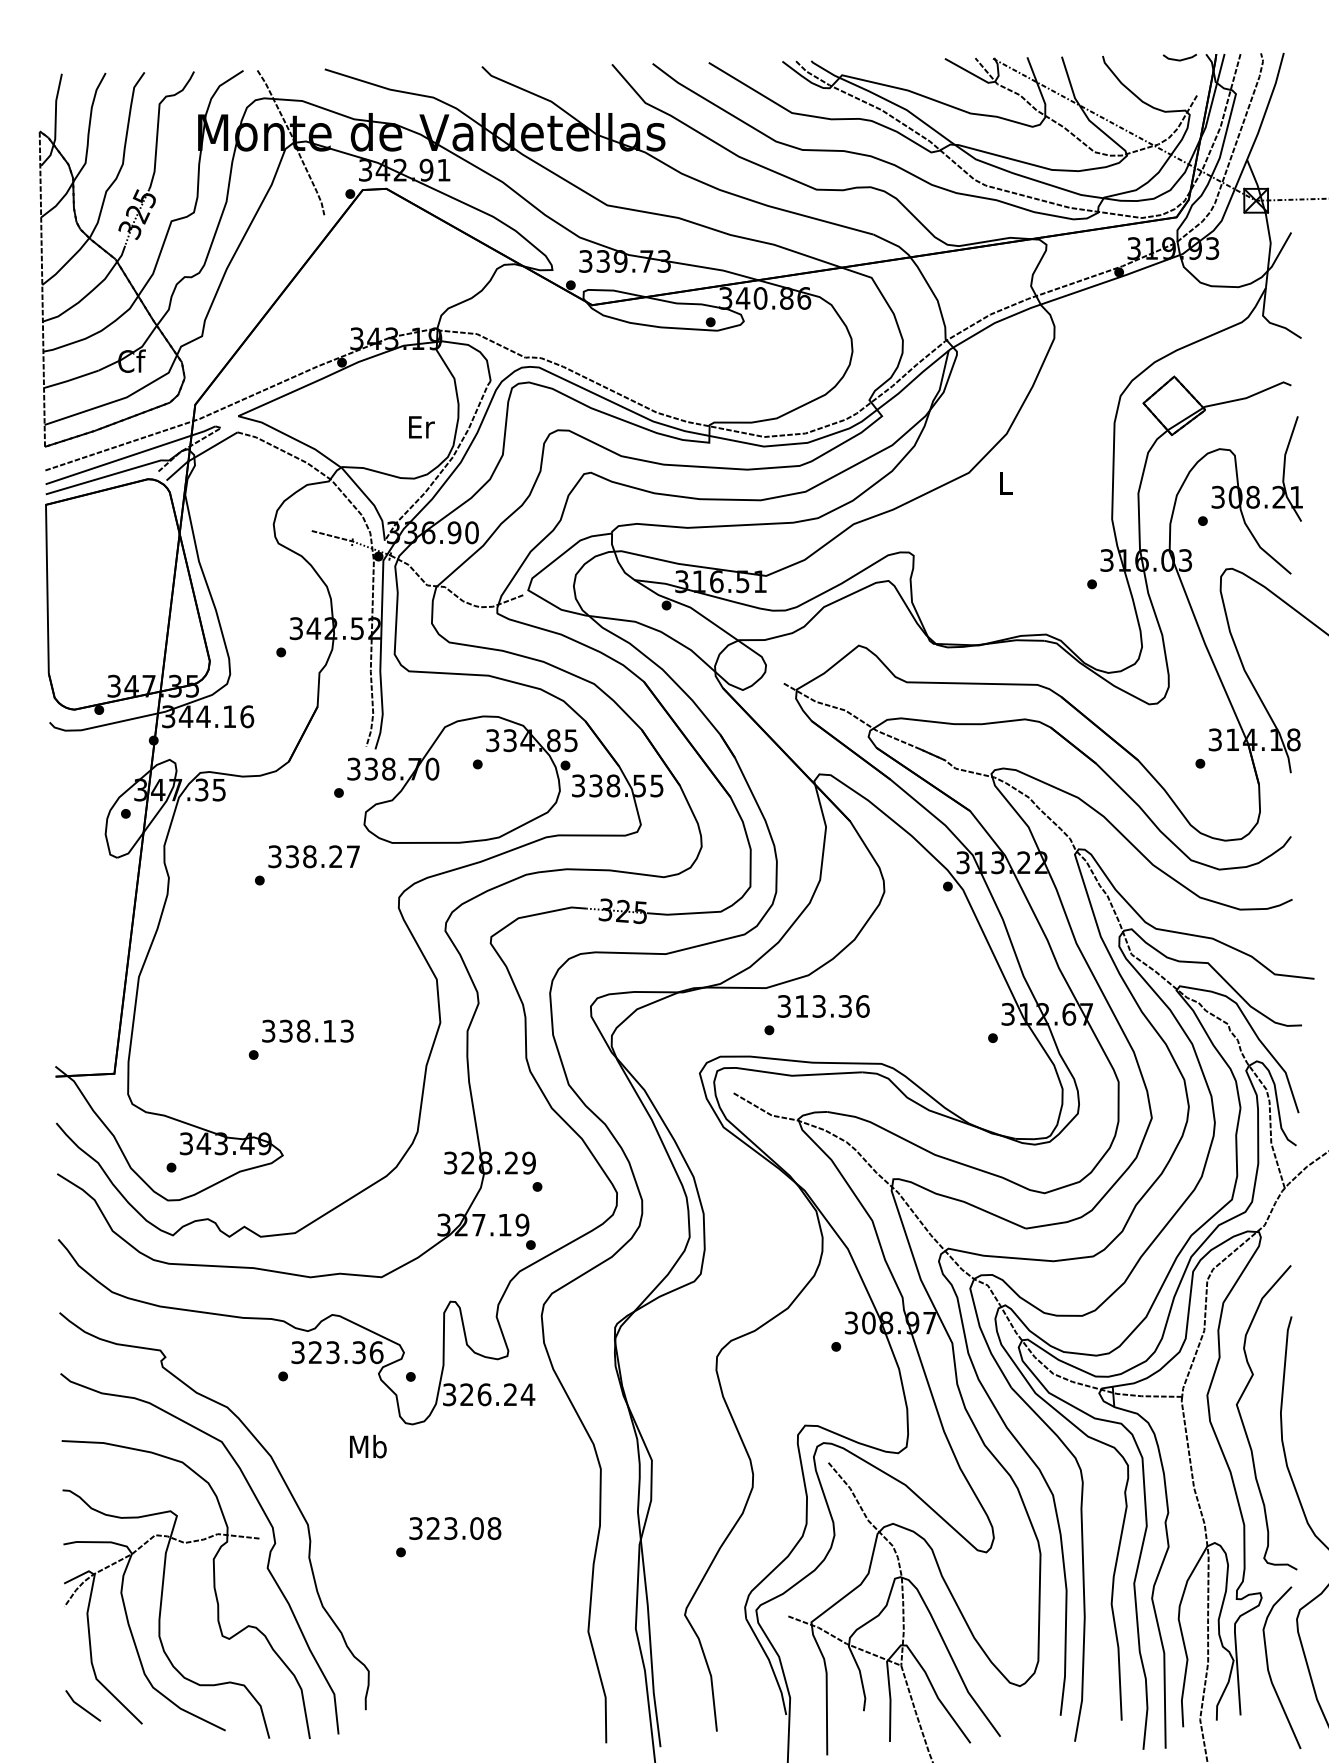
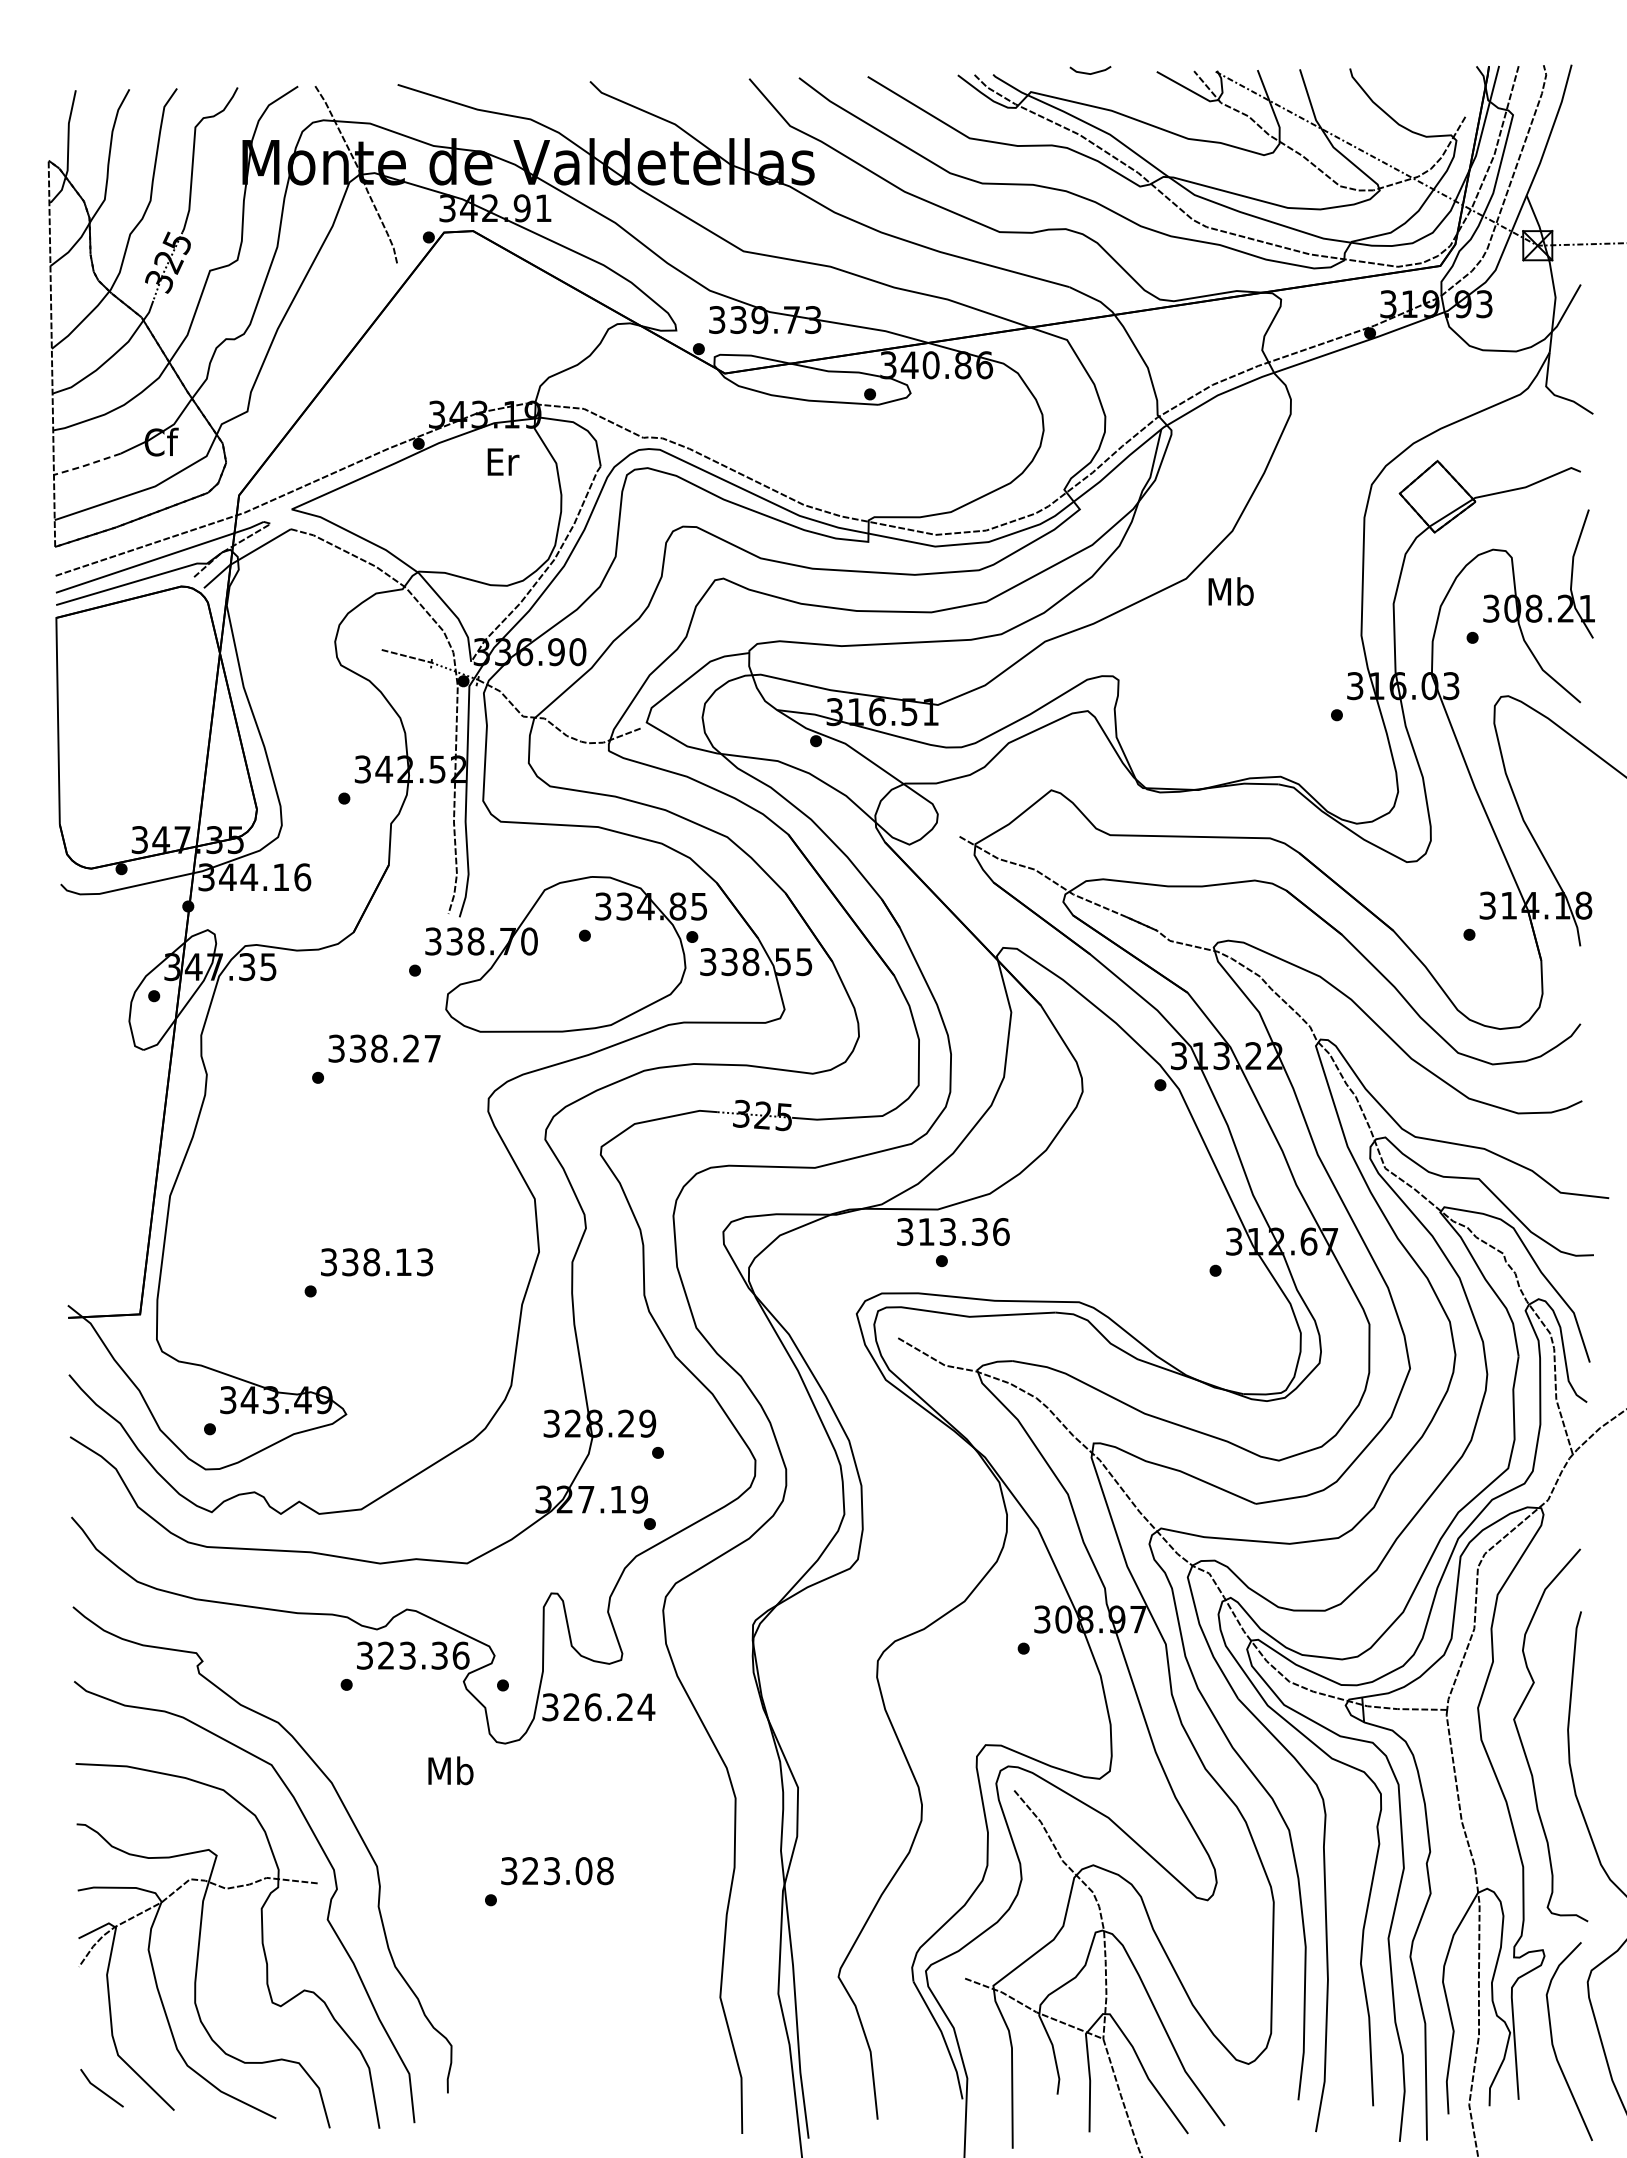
line: (1180, 59) -> (1091, 72), moved
line: (71, 379) -> (87, 464), solid -> dashed
text: (421, 426) -> (503, 461), moved
text: (1005, 483) -> (1230, 591), L -> Mb
text: (823, 1006) -> (953, 1231), moved

